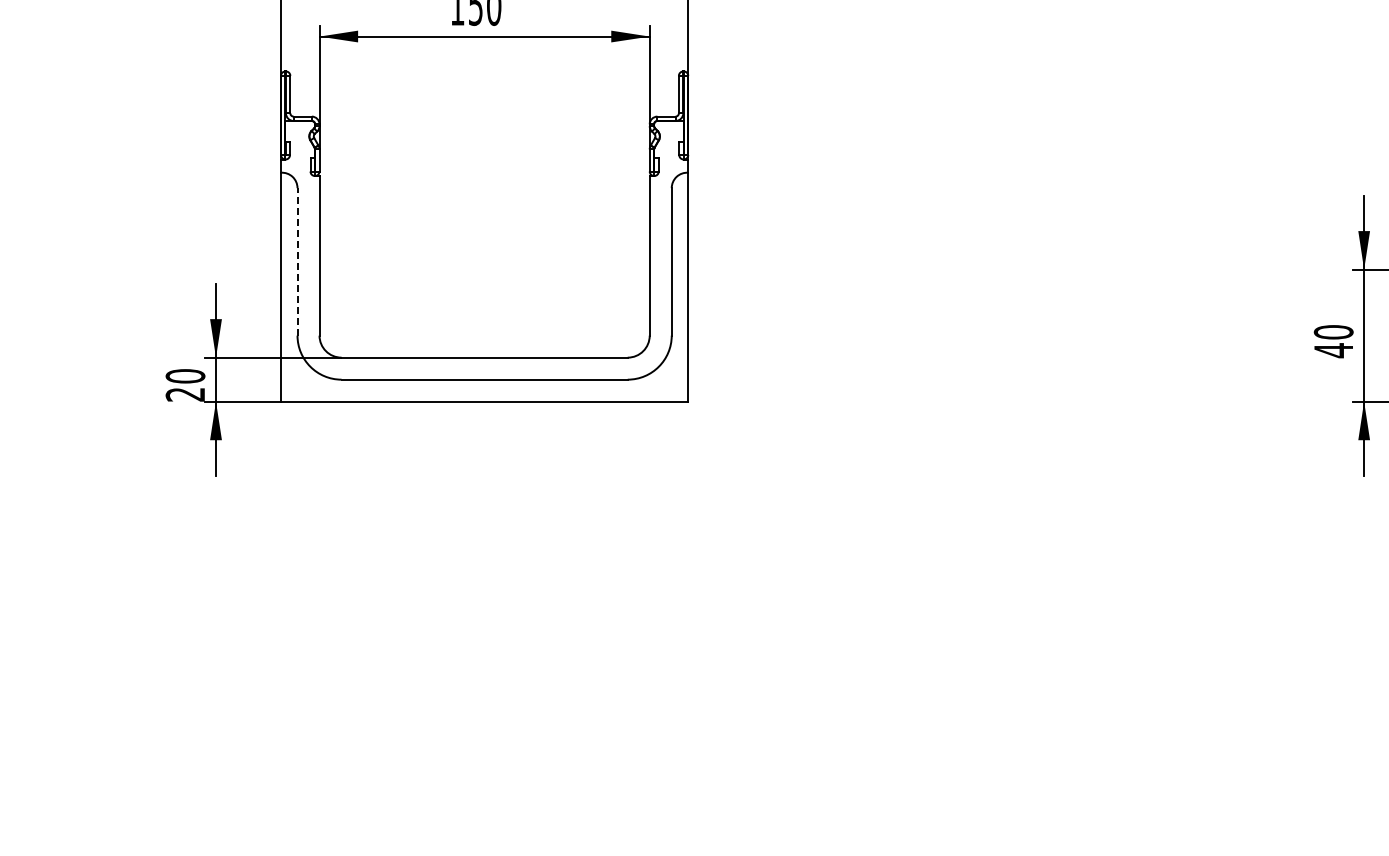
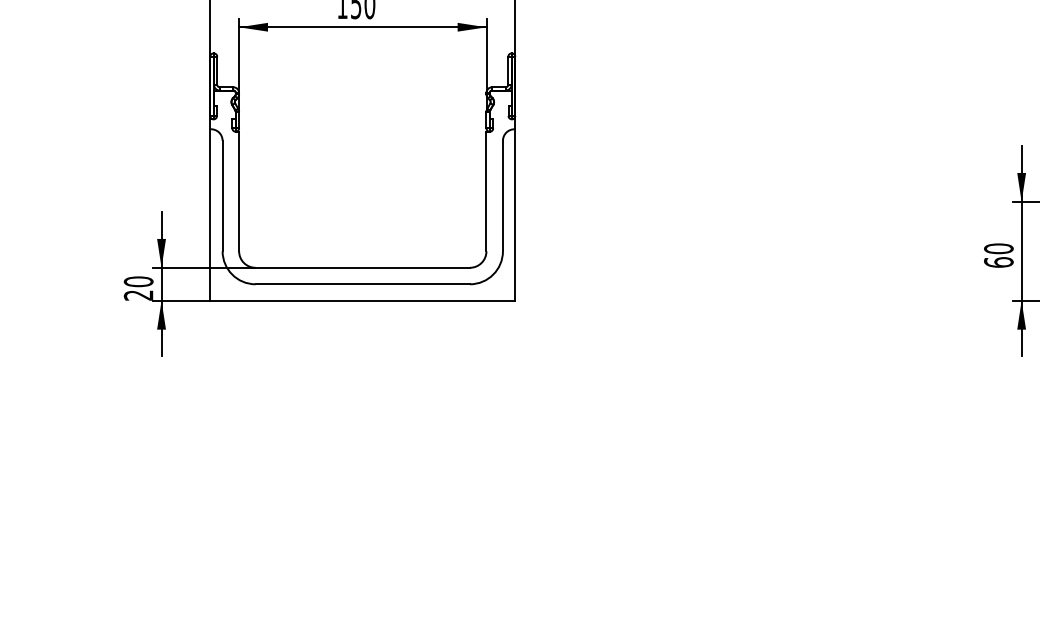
line: (297, 261) -> (222, 195), dashed -> solid
text: (1333, 350) -> (998, 262), 40 -> 60

